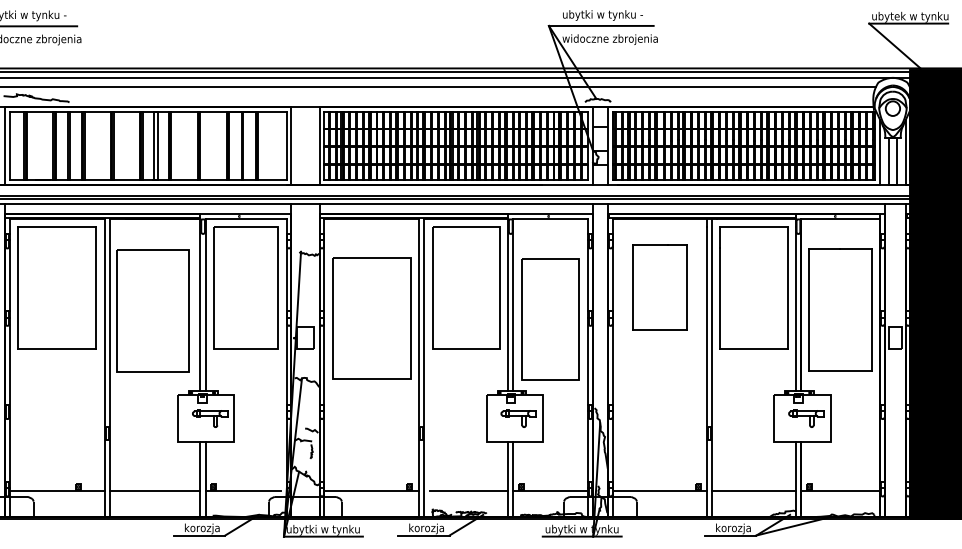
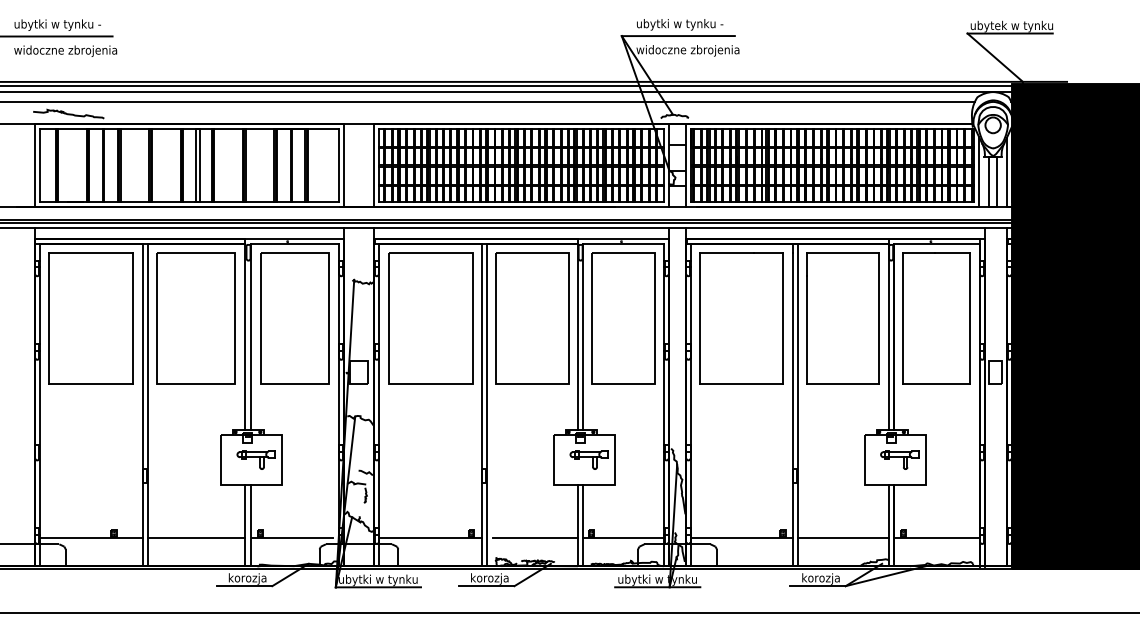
part: (659, 287) -> (741, 318), size x1.43
part: (840, 309) -> (936, 318), moved
part: (152, 310) -> (195, 318), moved
part: (371, 318) -> (430, 318), moved
part: (550, 319) -> (623, 318), moved

